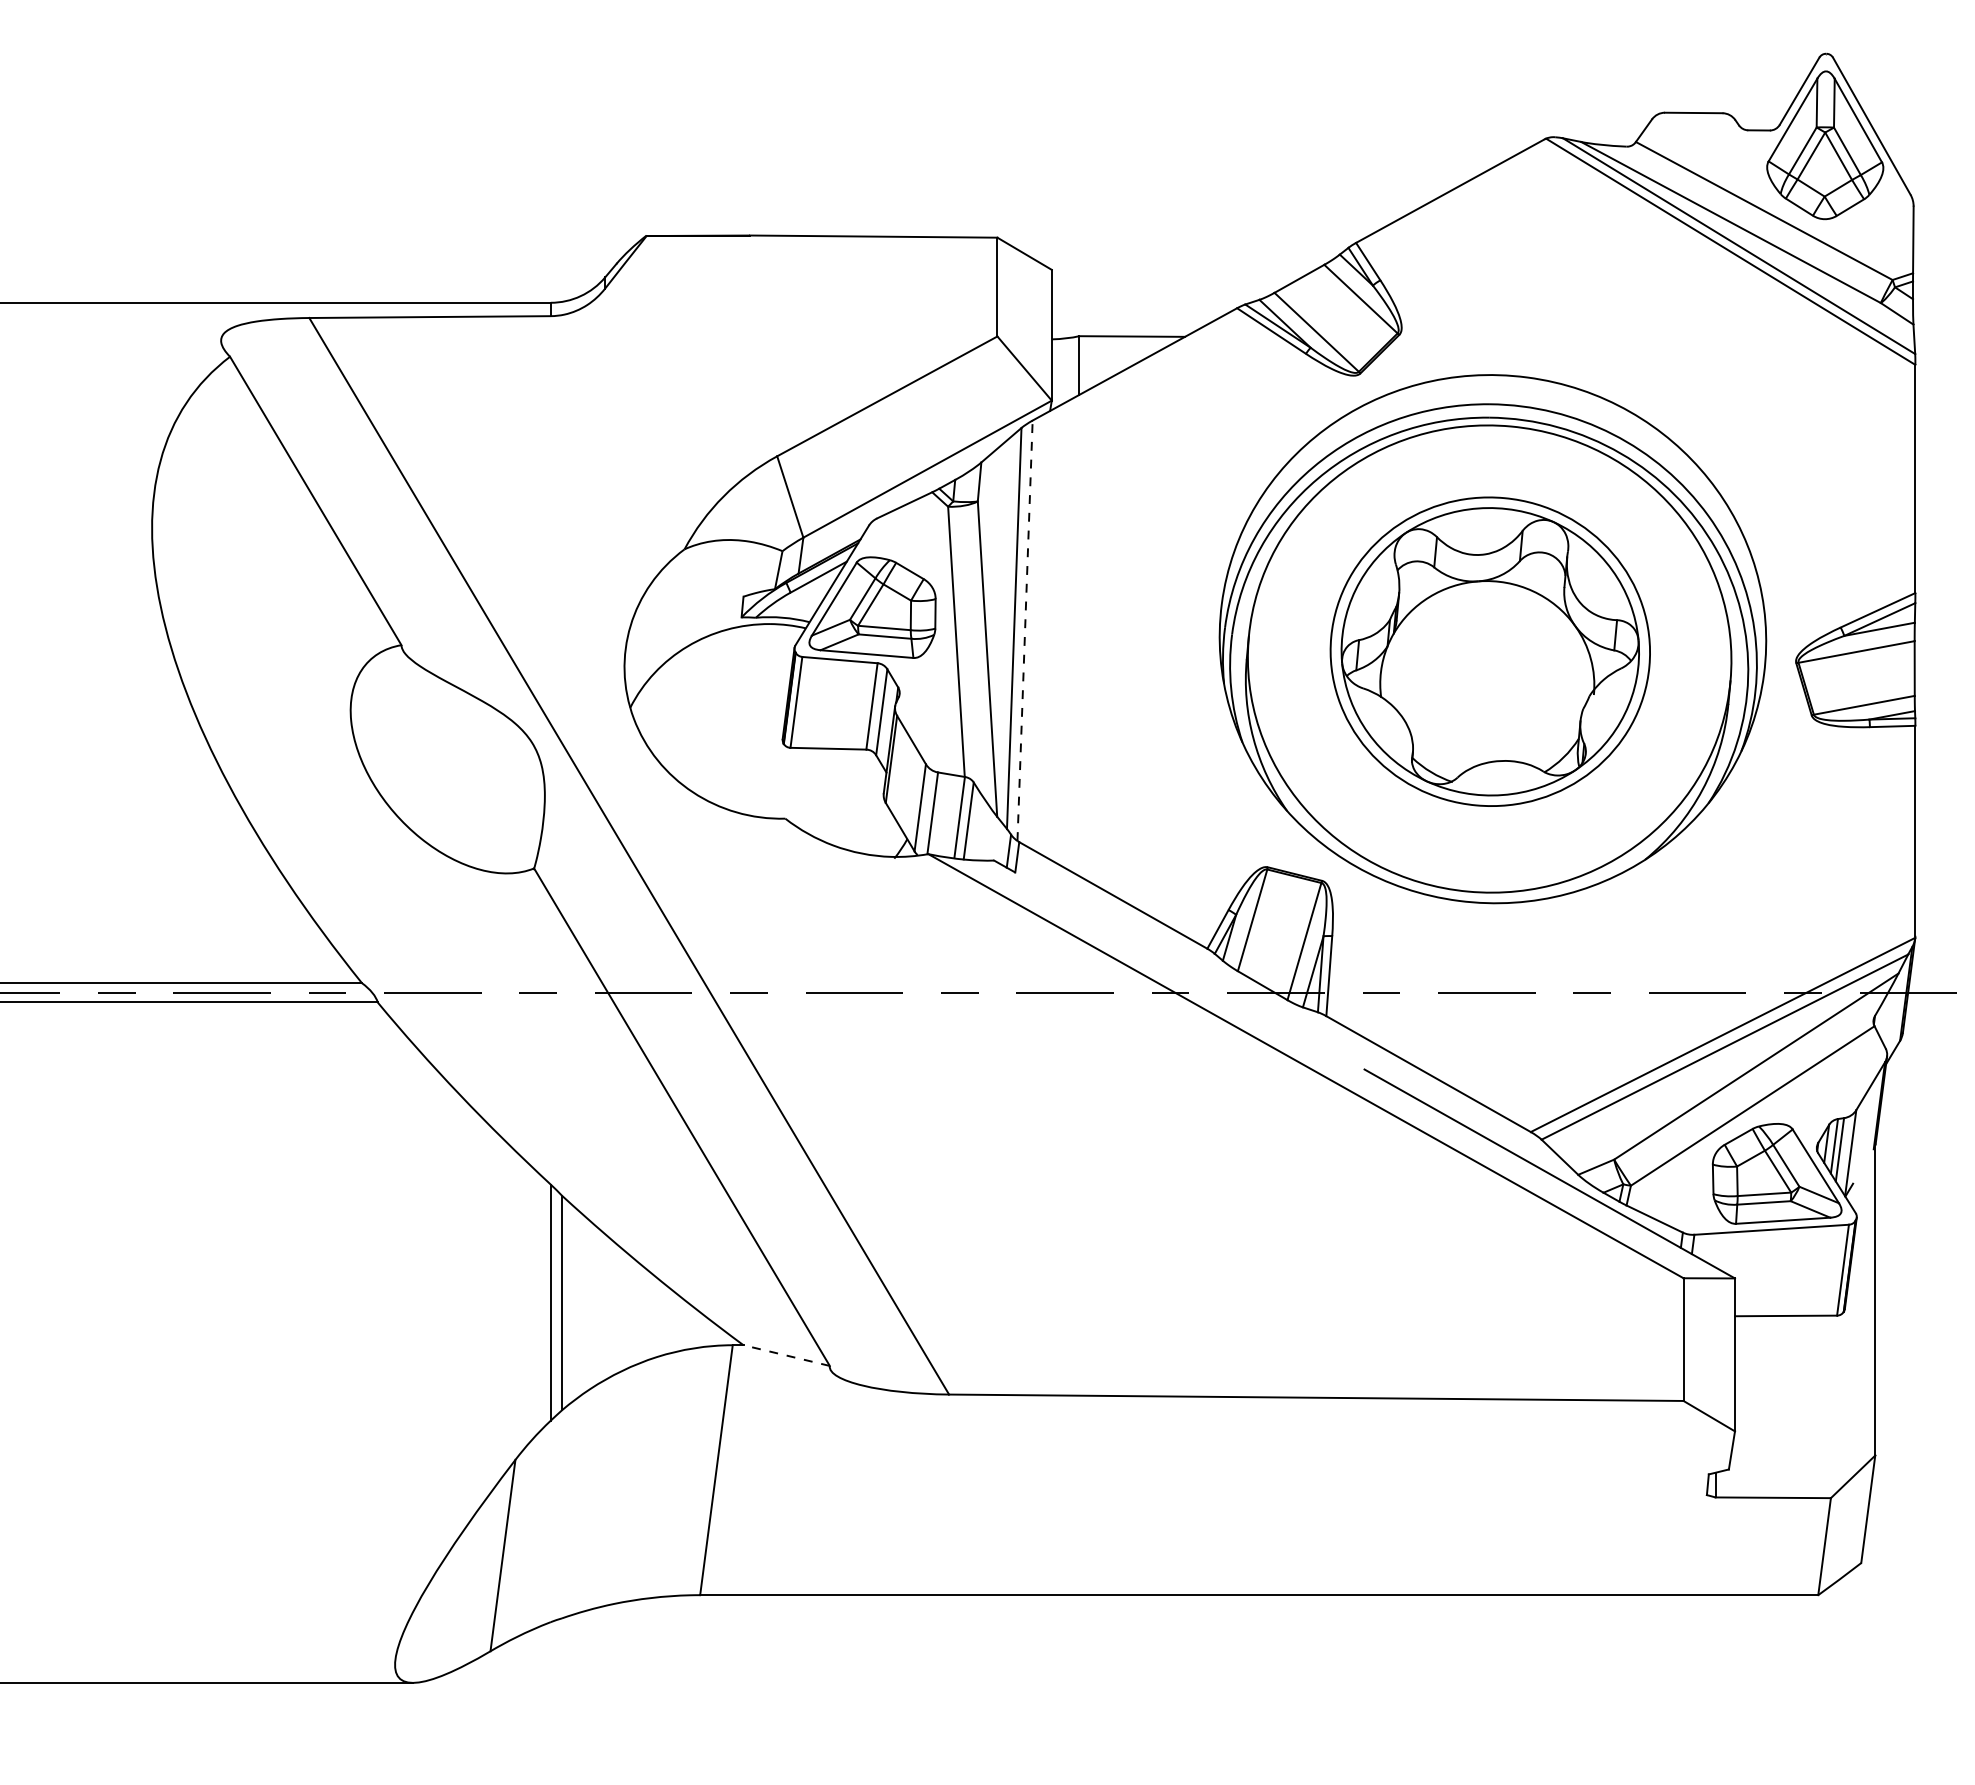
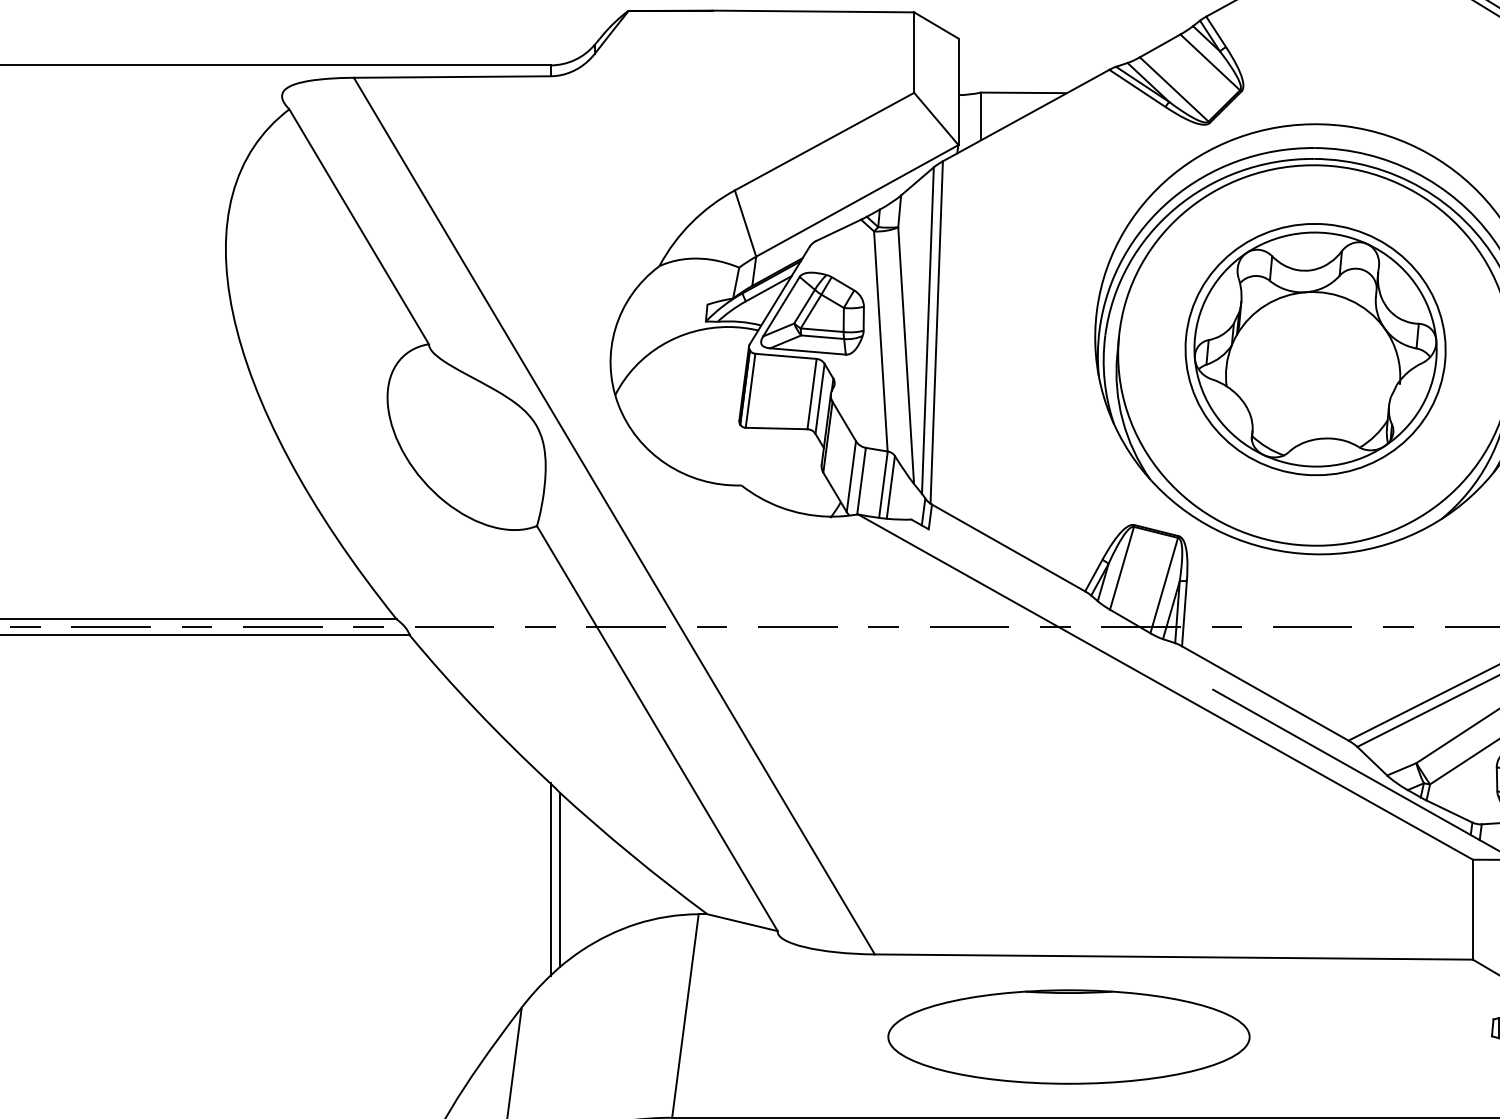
line: (1025, 630) -> (937, 332), dashed -> solid
line: (786, 1355) -> (742, 922), dashed -> solid
part: (1187, 1495) -> (1068, 1036), added

